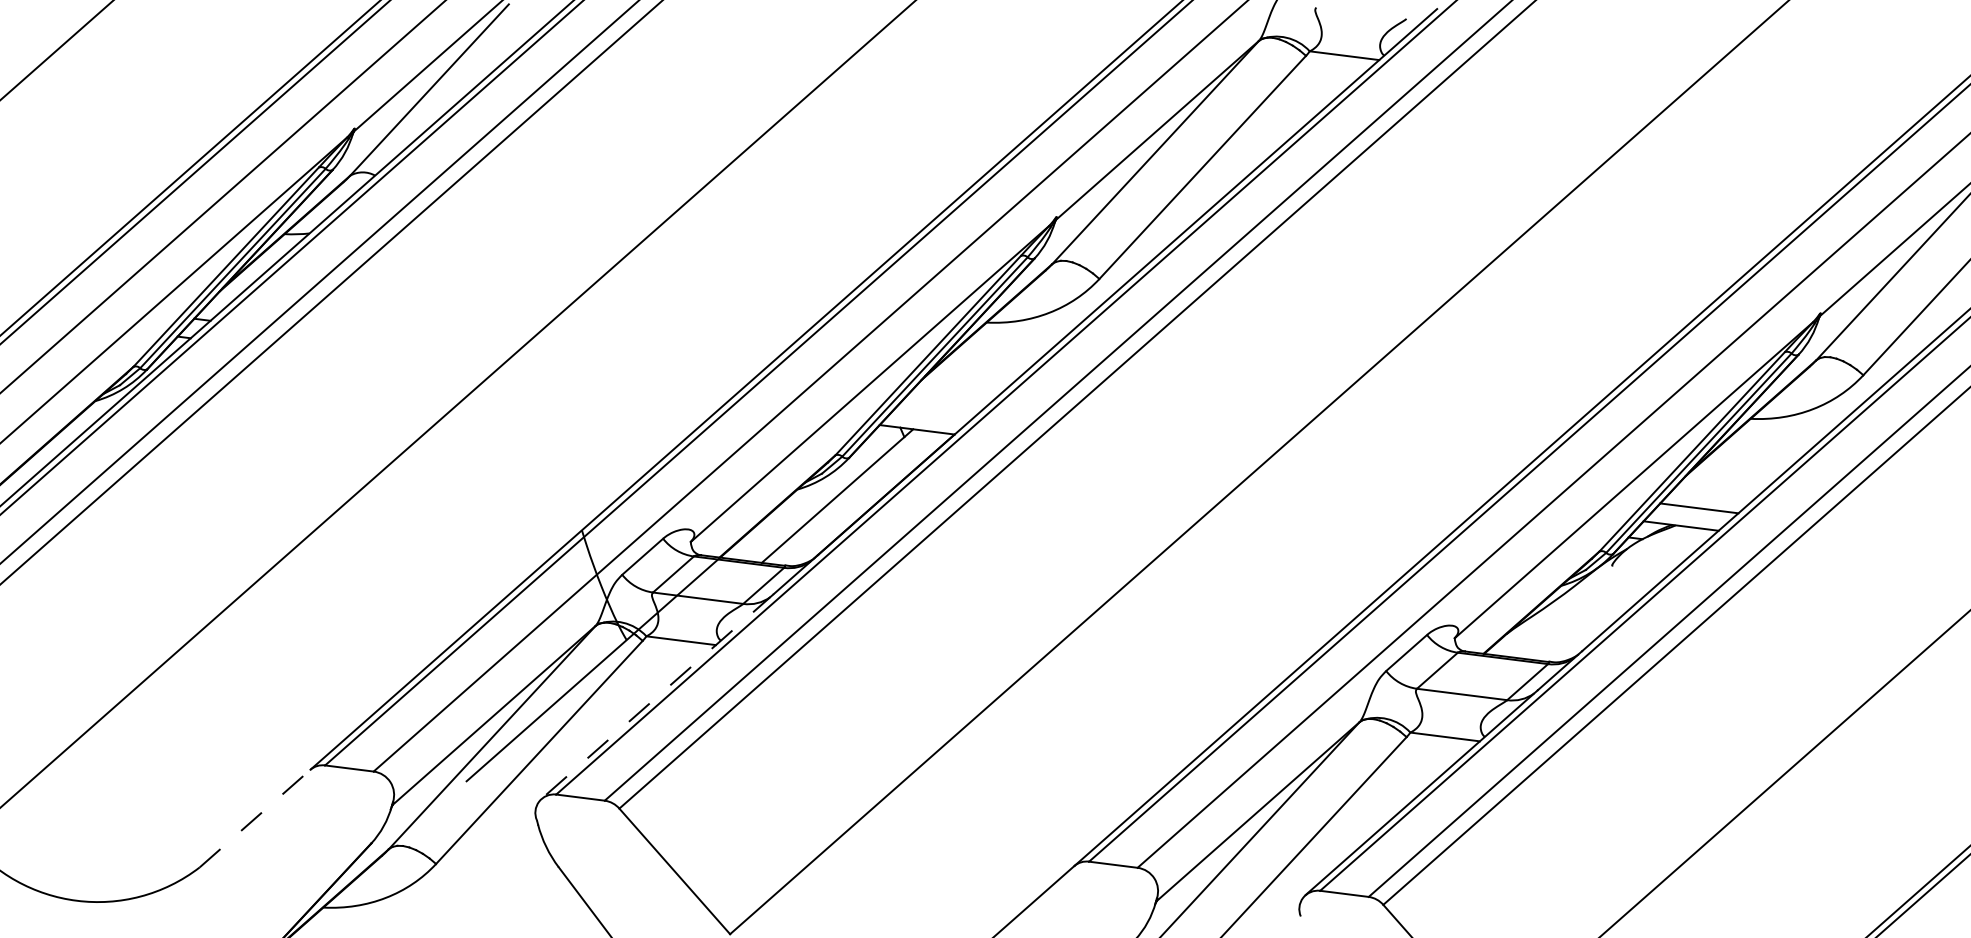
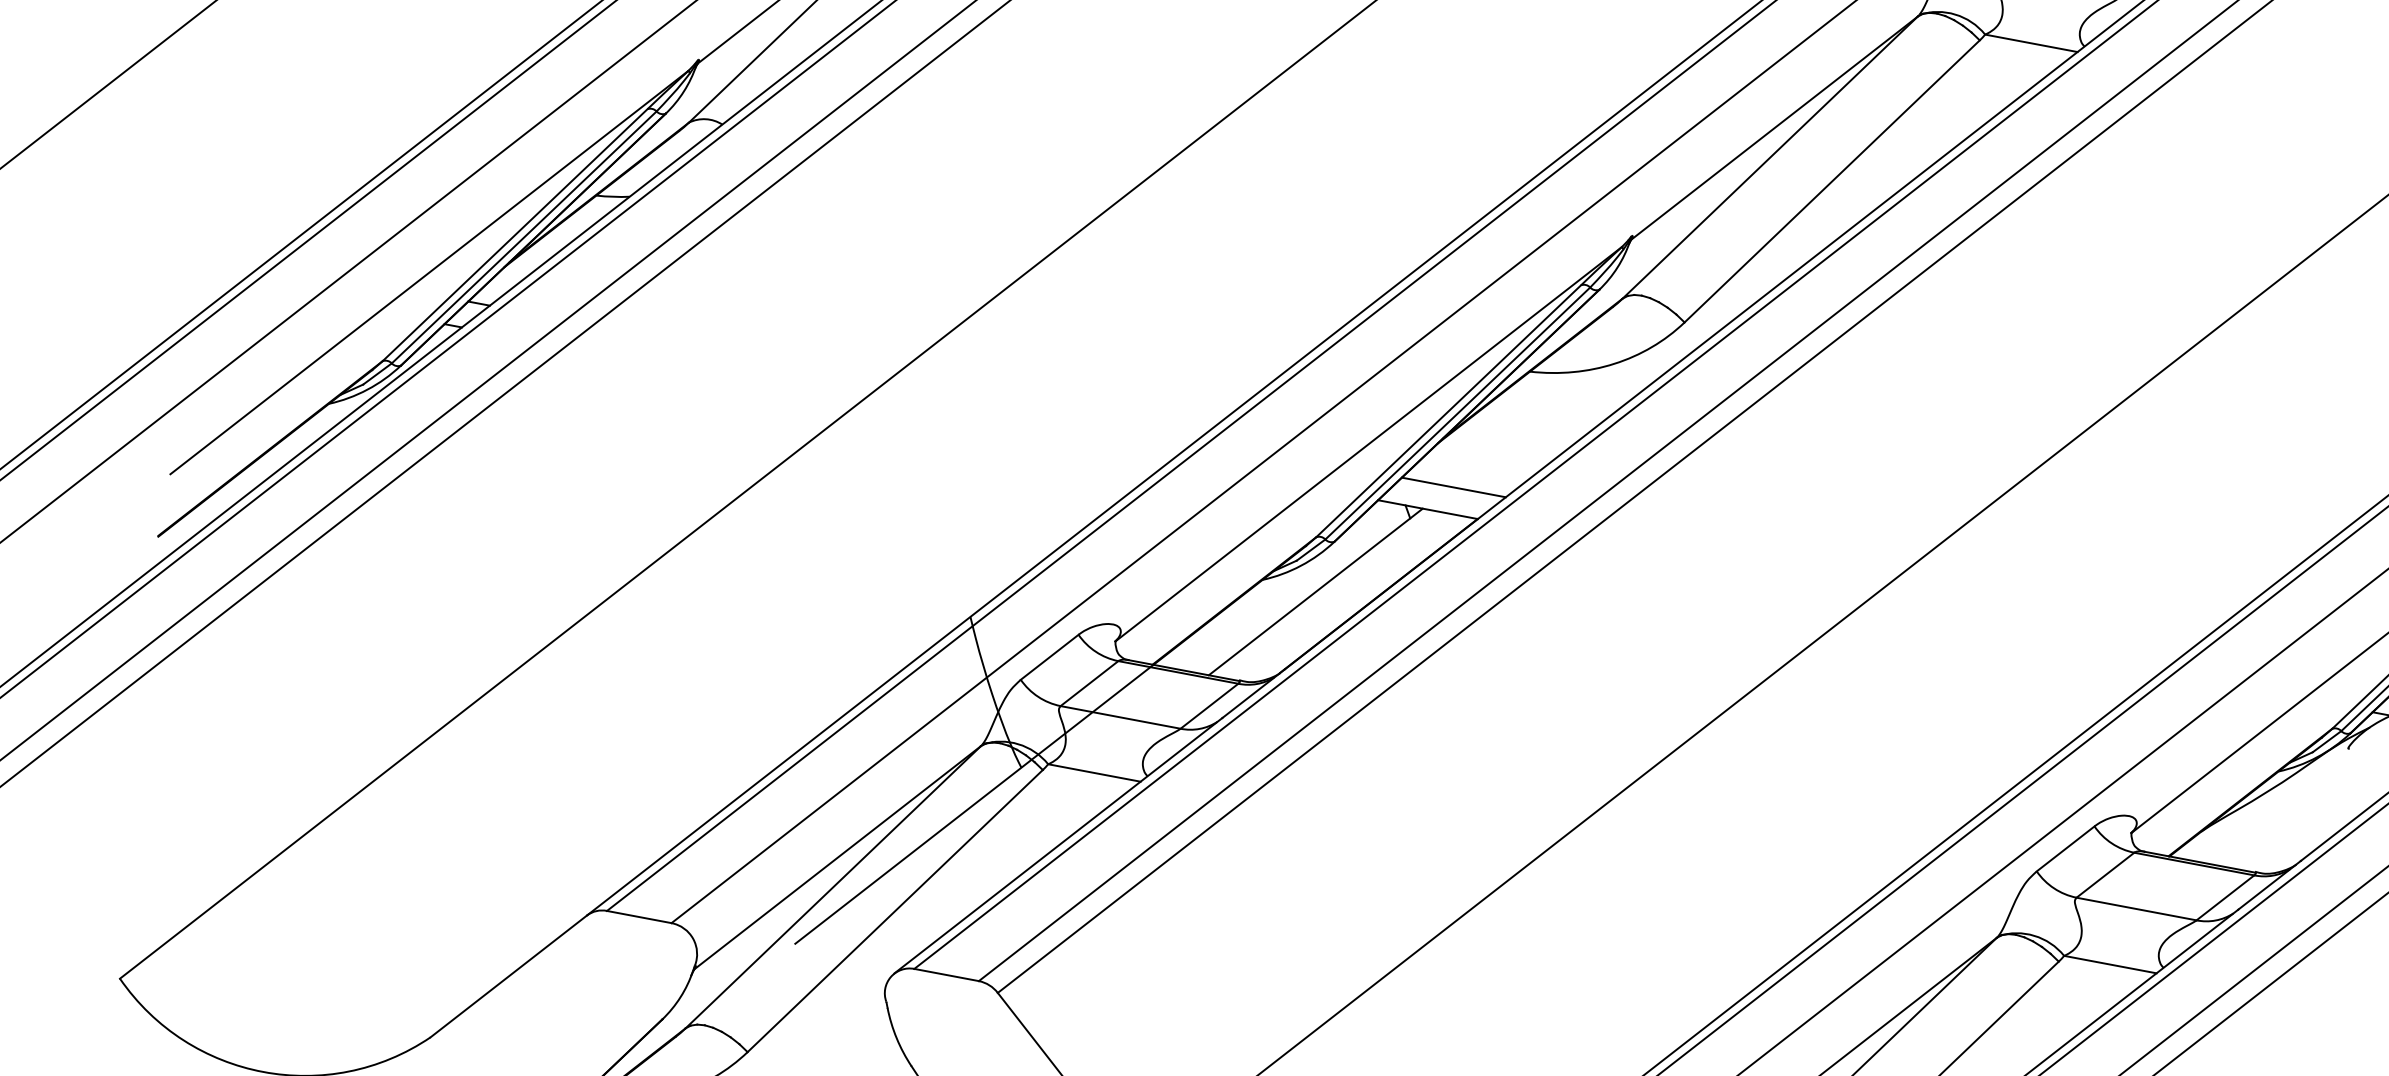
line: (935, 412) -> (1453, 487), added
line: (657, 696) -> (1058, 845), dashed -> solid
line: (255, 818) -> (509, 976), dashed -> solid

